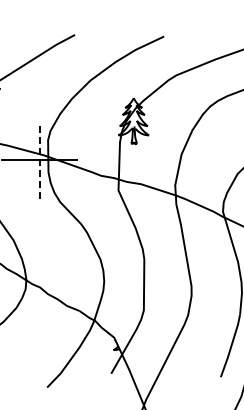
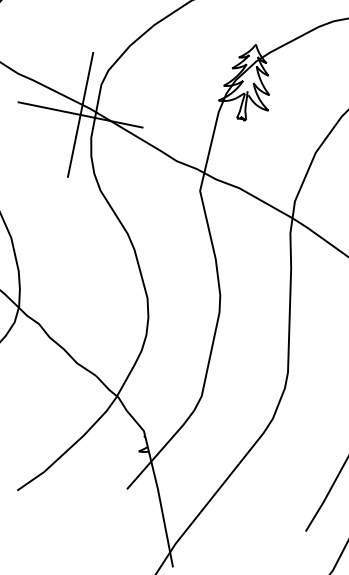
line: (39, 159) -> (80, 113), dashed -> solid

